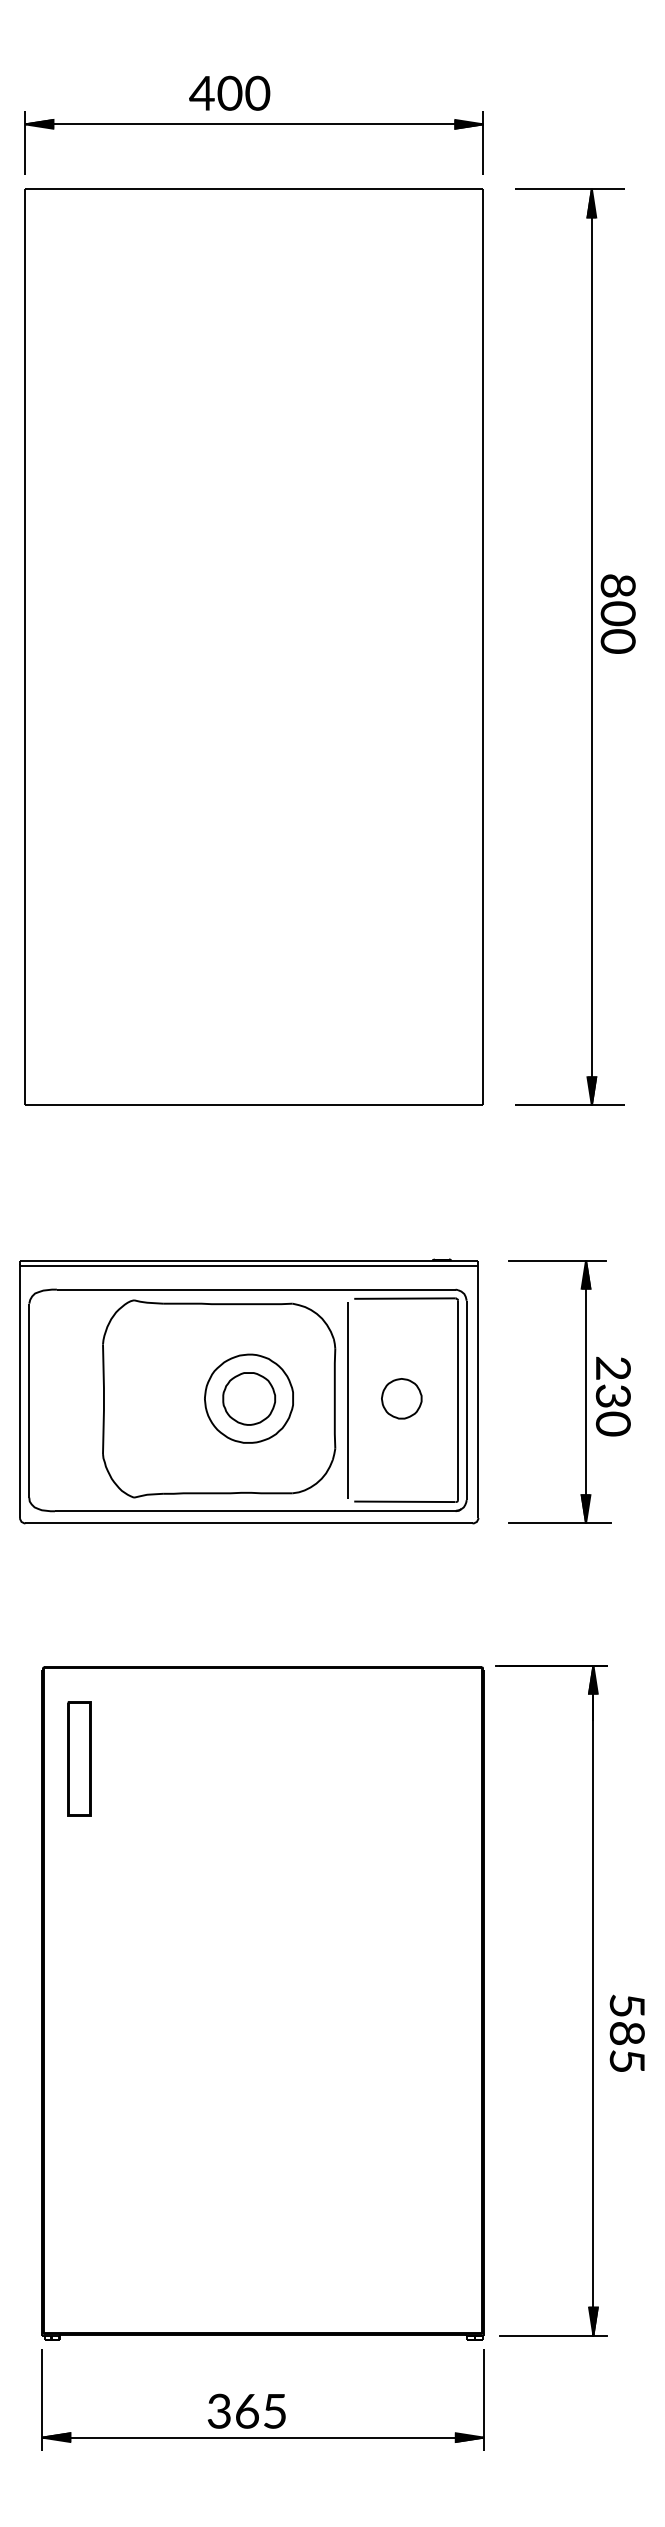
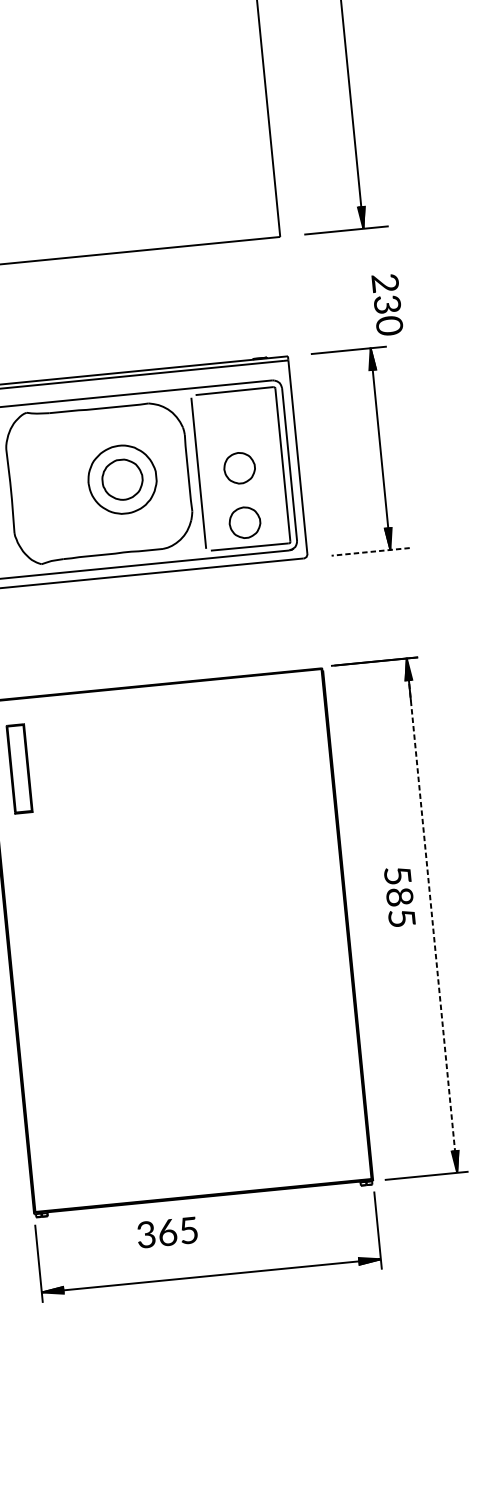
text: (612, 1396) -> (386, 304), moved
part: (401, 1469) -> (244, 522), added
line: (560, 1523) -> (370, 551), solid -> dashed
line: (593, 2001) -> (432, 916), solid -> dashed
text: (626, 2032) -> (399, 896), moved
text: (246, 2410) -> (167, 1232), moved

